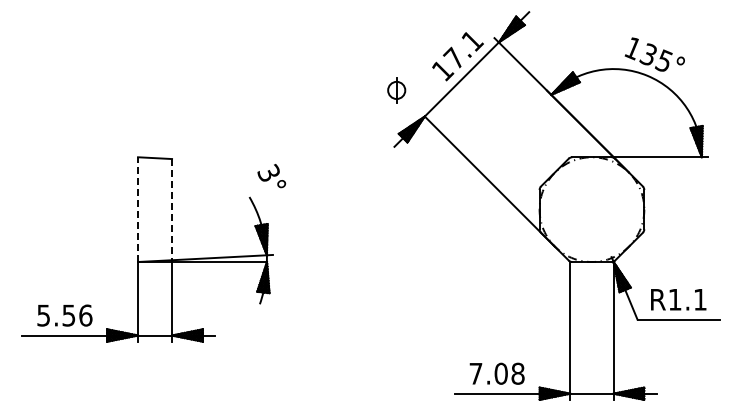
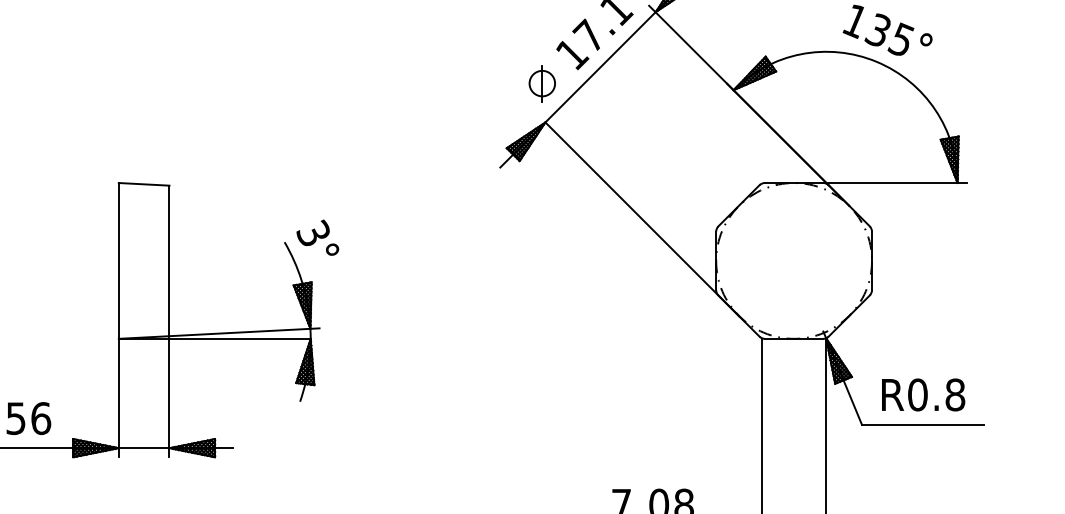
part: (396, 90) -> (542, 83), moved
text: (271, 176) -> (317, 238), moved
line: (138, 209) -> (119, 260), dashed -> solid
line: (172, 209) -> (170, 260), dashed -> solid
text: (687, 299) -> (936, 394), R1.1 -> R0.8

